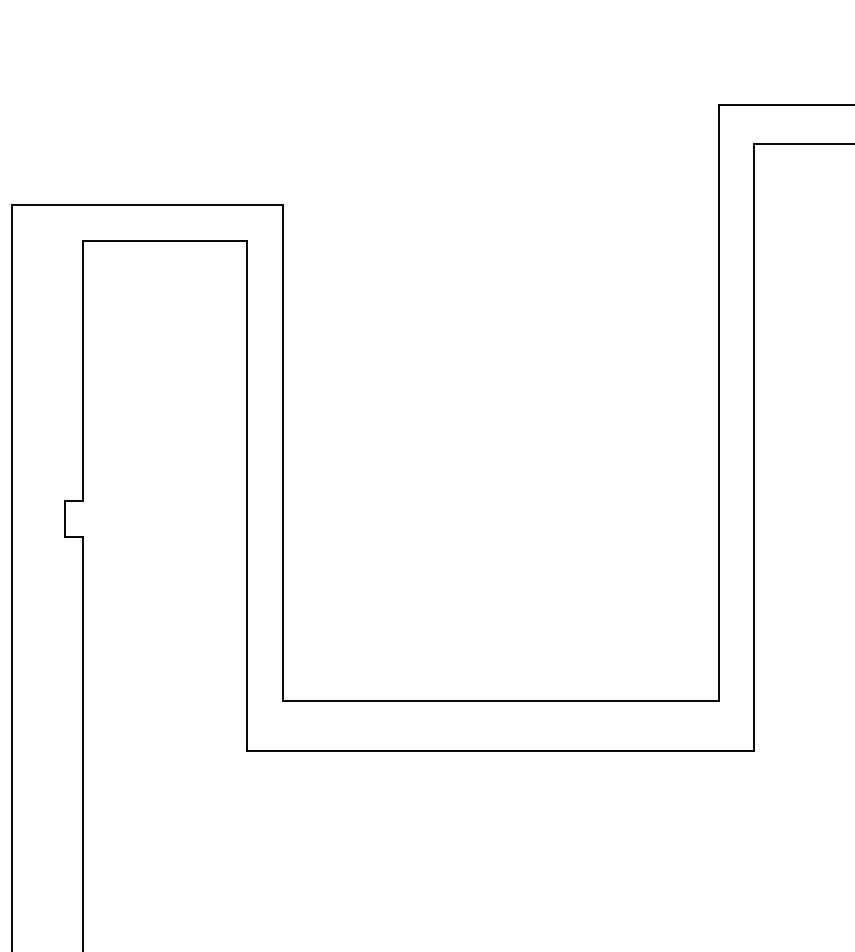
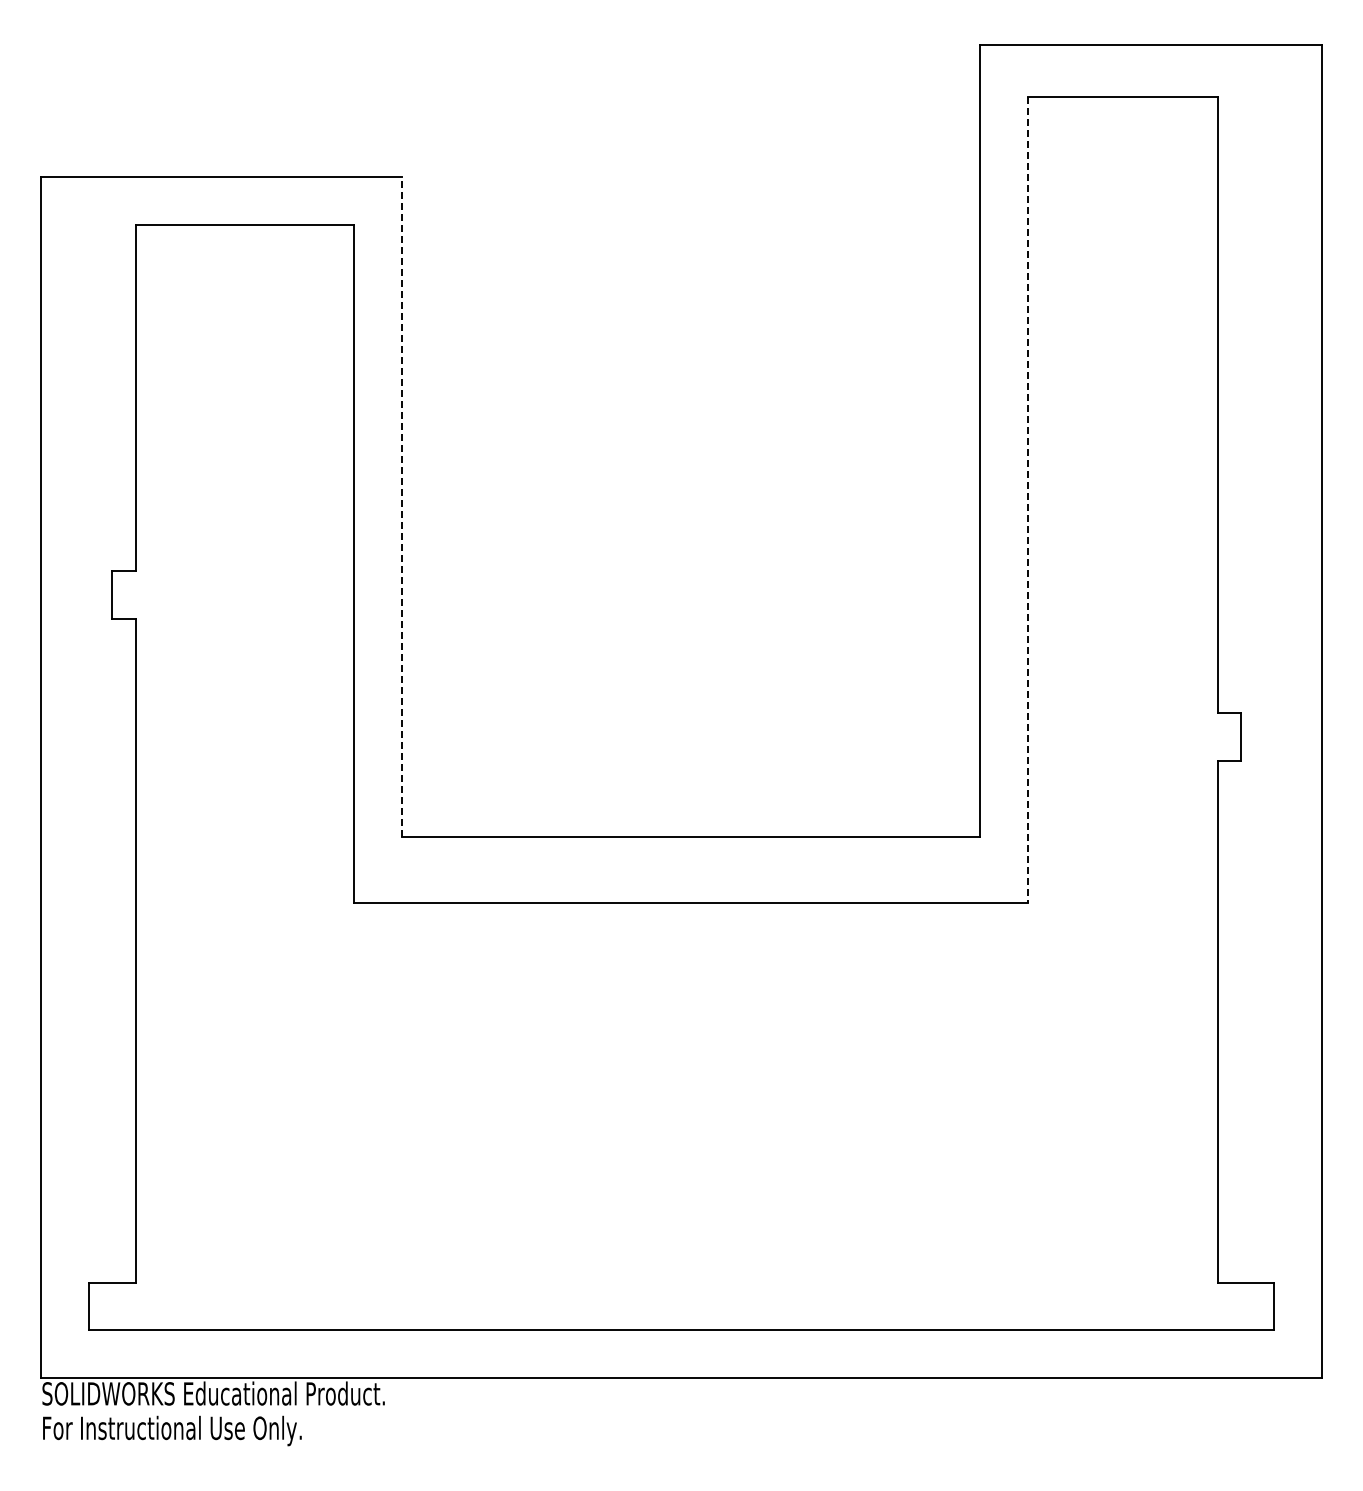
line: (754, 448) -> (1027, 500), solid -> dashed
line: (283, 453) -> (401, 507), solid -> dashed

